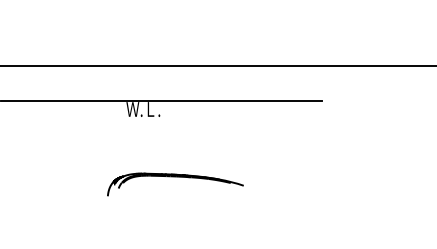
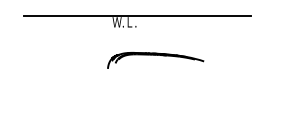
part: (175, 177) -> (155, 55), moved

